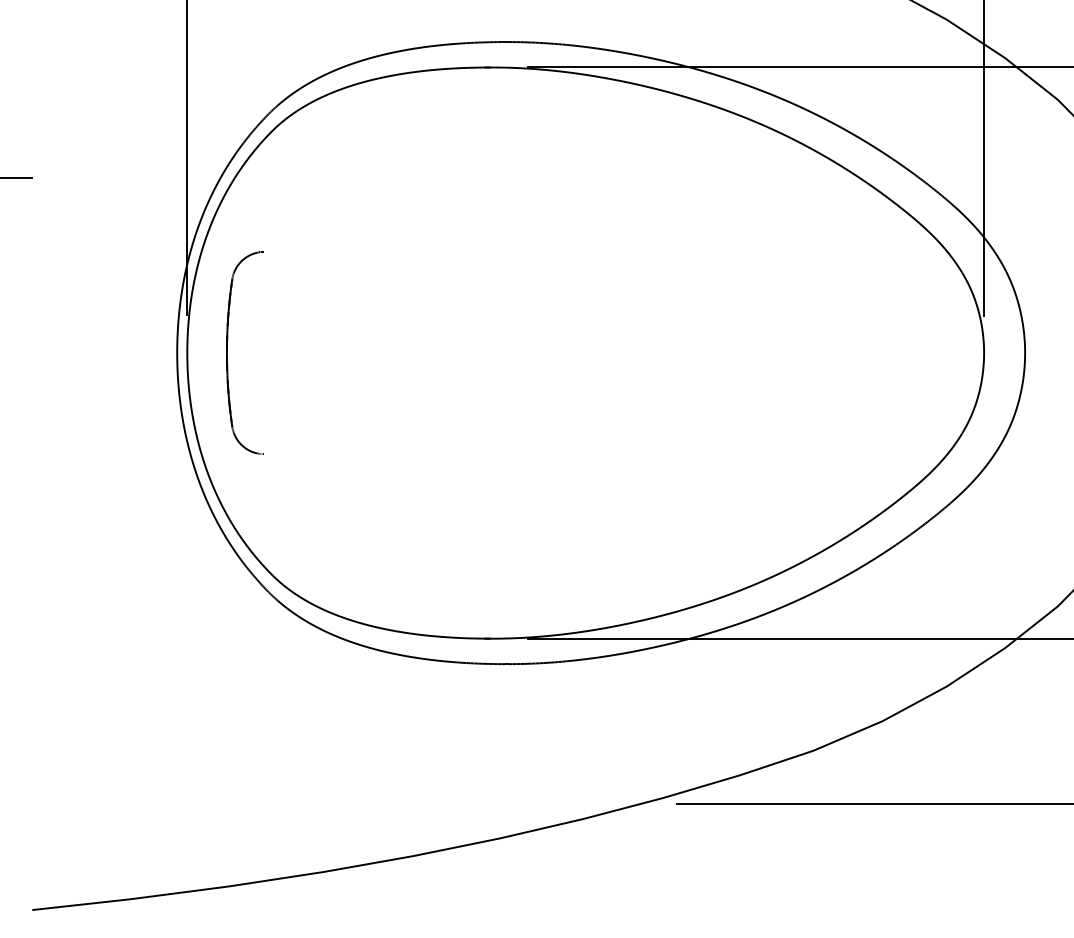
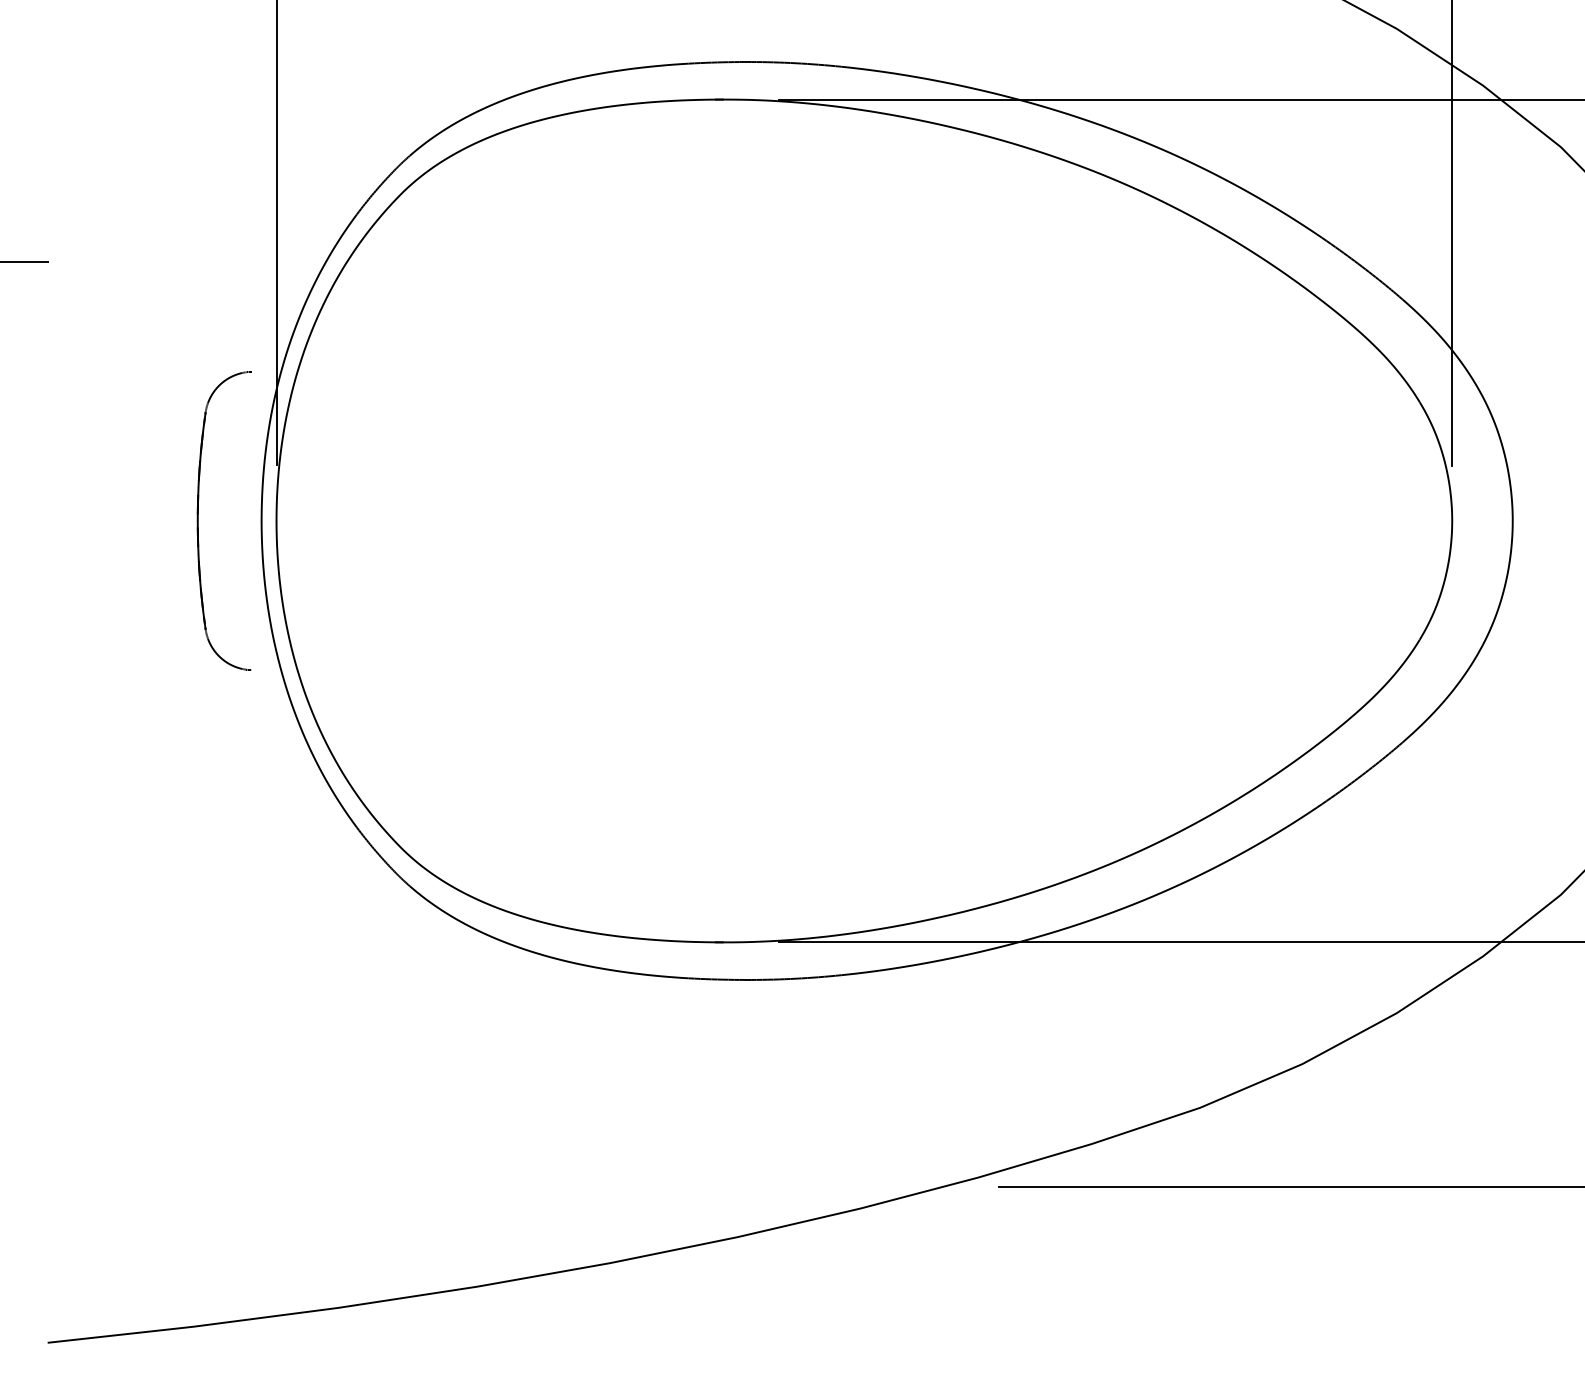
part: (227, 352) -> (198, 520), moved

